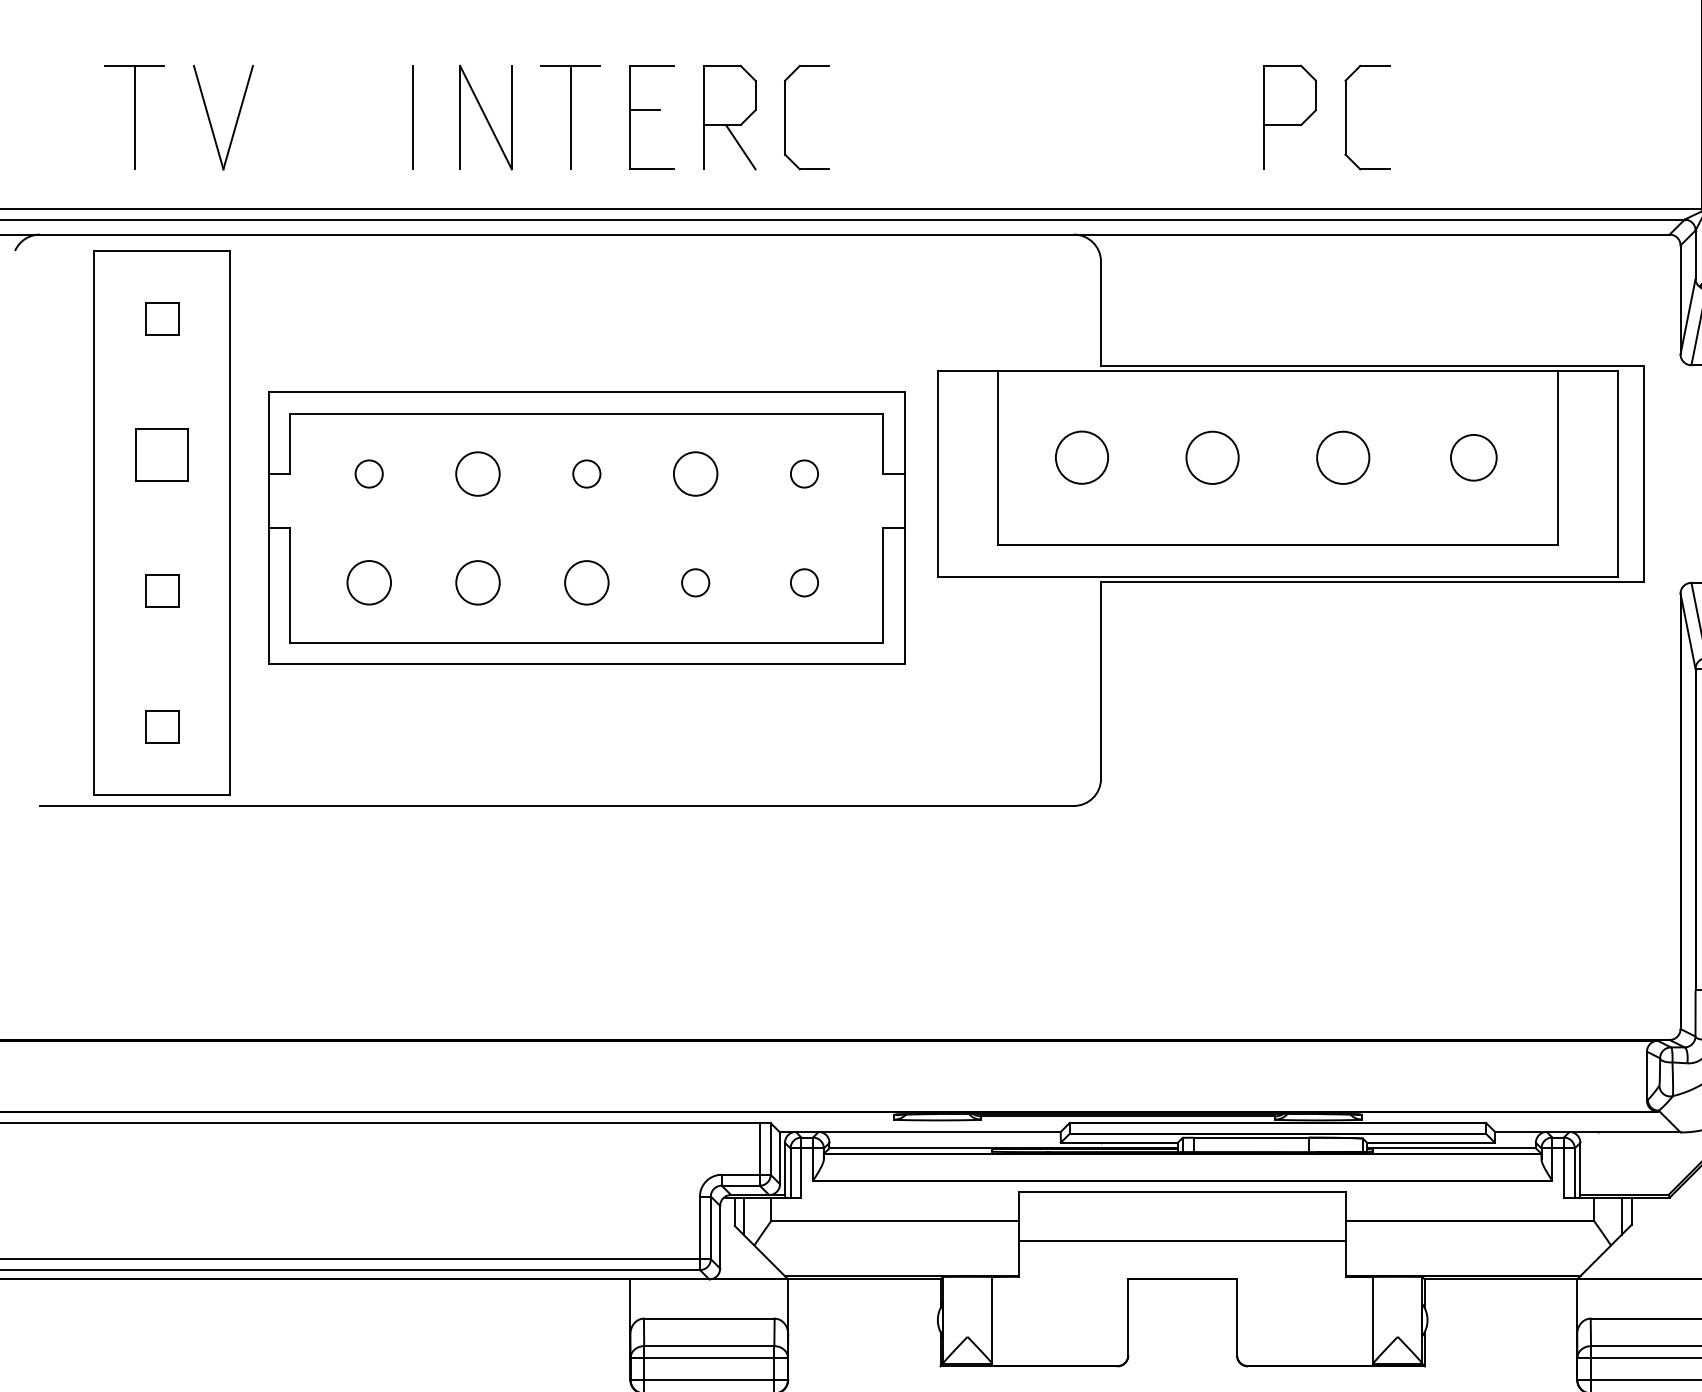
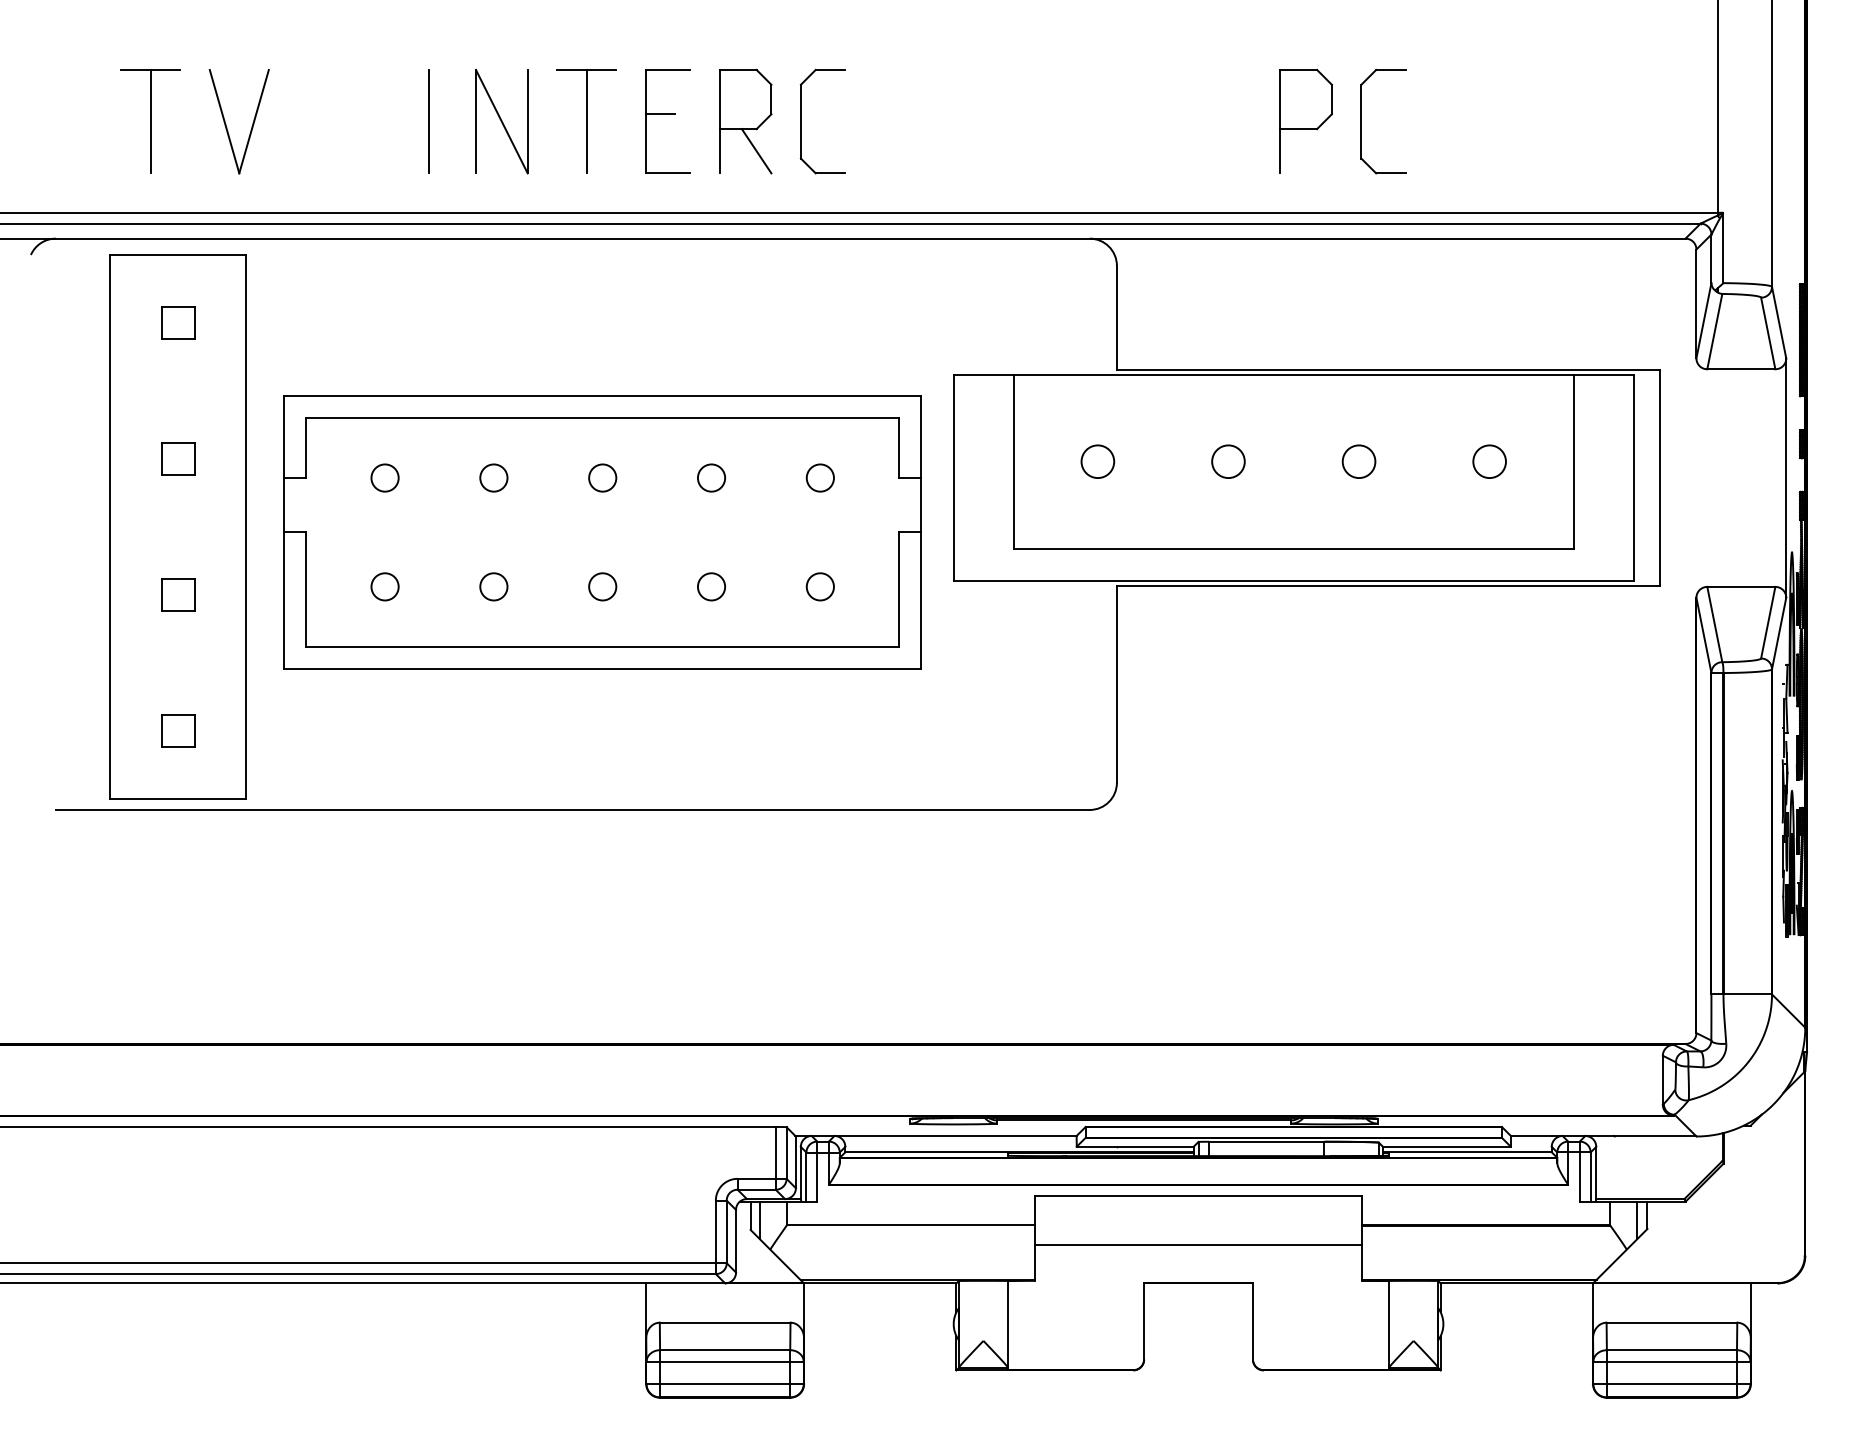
part: (162, 454) -> (178, 458), size x0.62
circle: (1081, 457) -> (1097, 461), size x0.62
circle: (1212, 457) -> (1228, 461), size x0.62
circle: (1342, 457) -> (1358, 461), size x0.62
circle: (1473, 457) -> (1489, 461), size x0.71
circle: (477, 473) -> (493, 477), size x0.62
circle: (695, 473) -> (711, 477), size x0.62
circle: (368, 582) -> (384, 586), size x0.62
circle: (477, 582) -> (493, 586), size x0.62
circle: (586, 582) -> (602, 586), size x0.62

